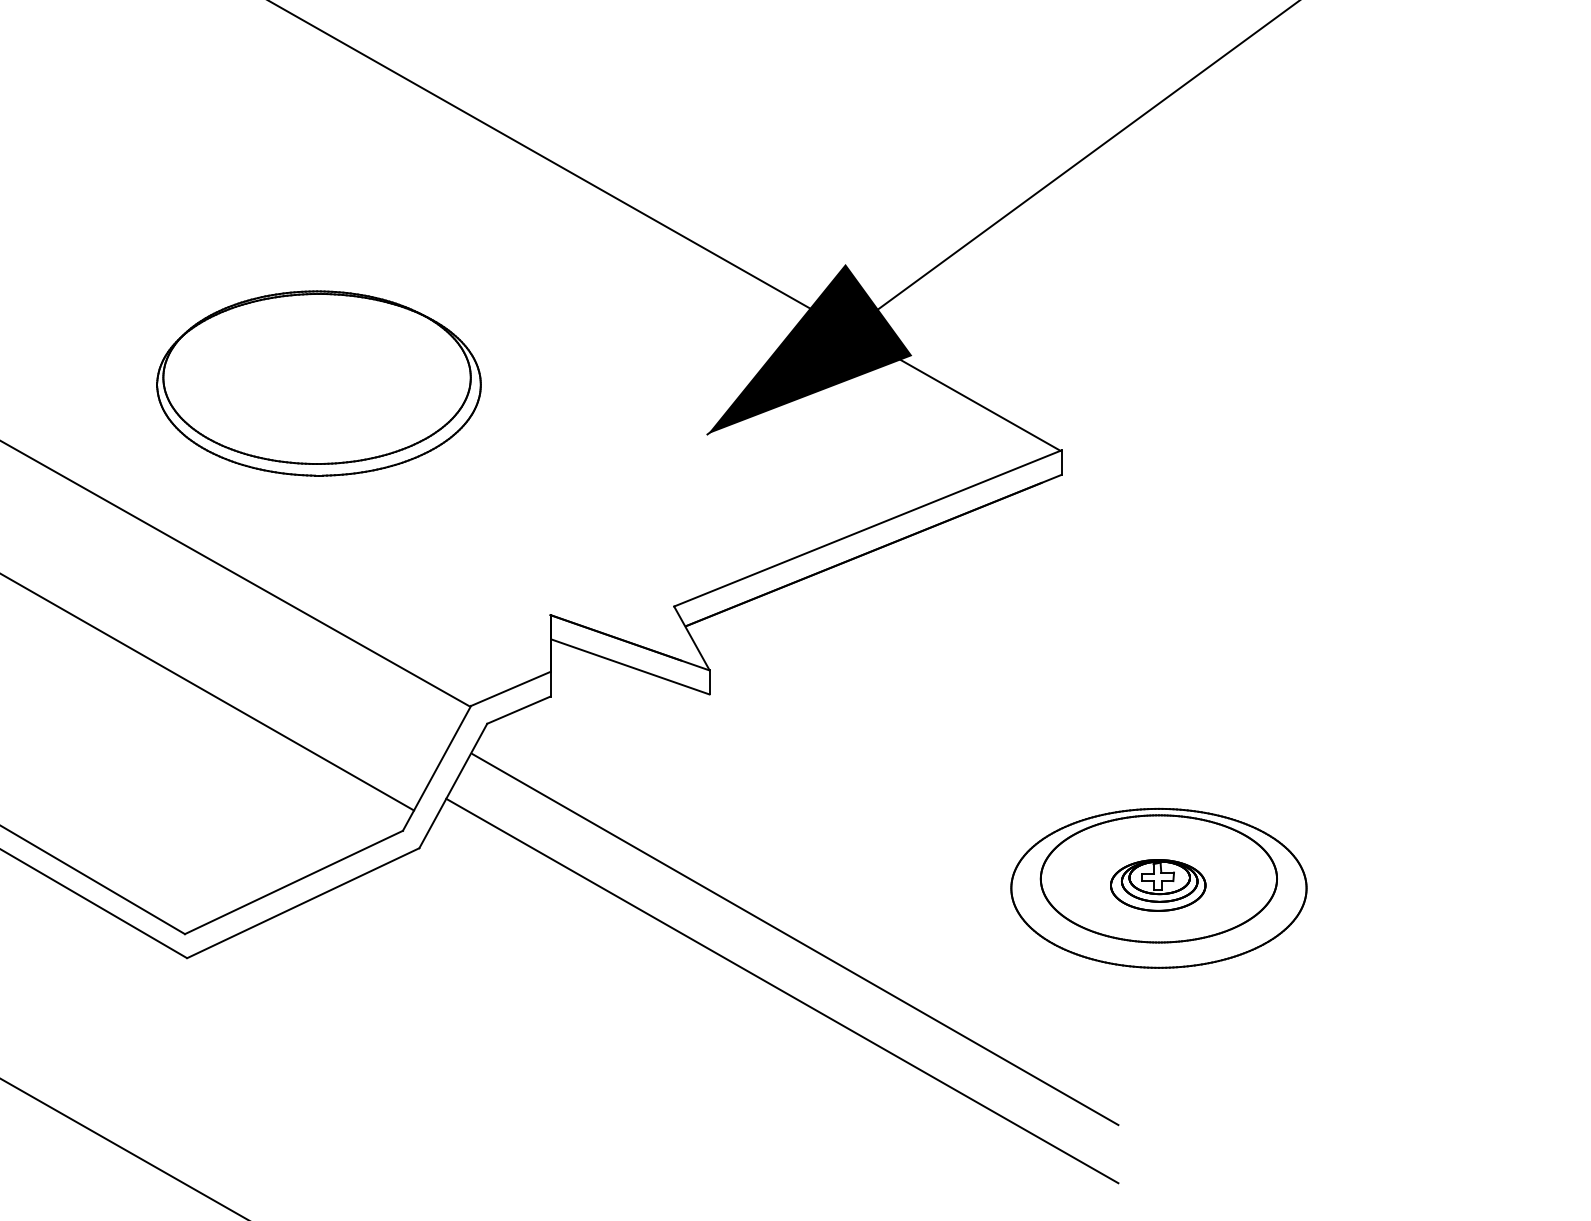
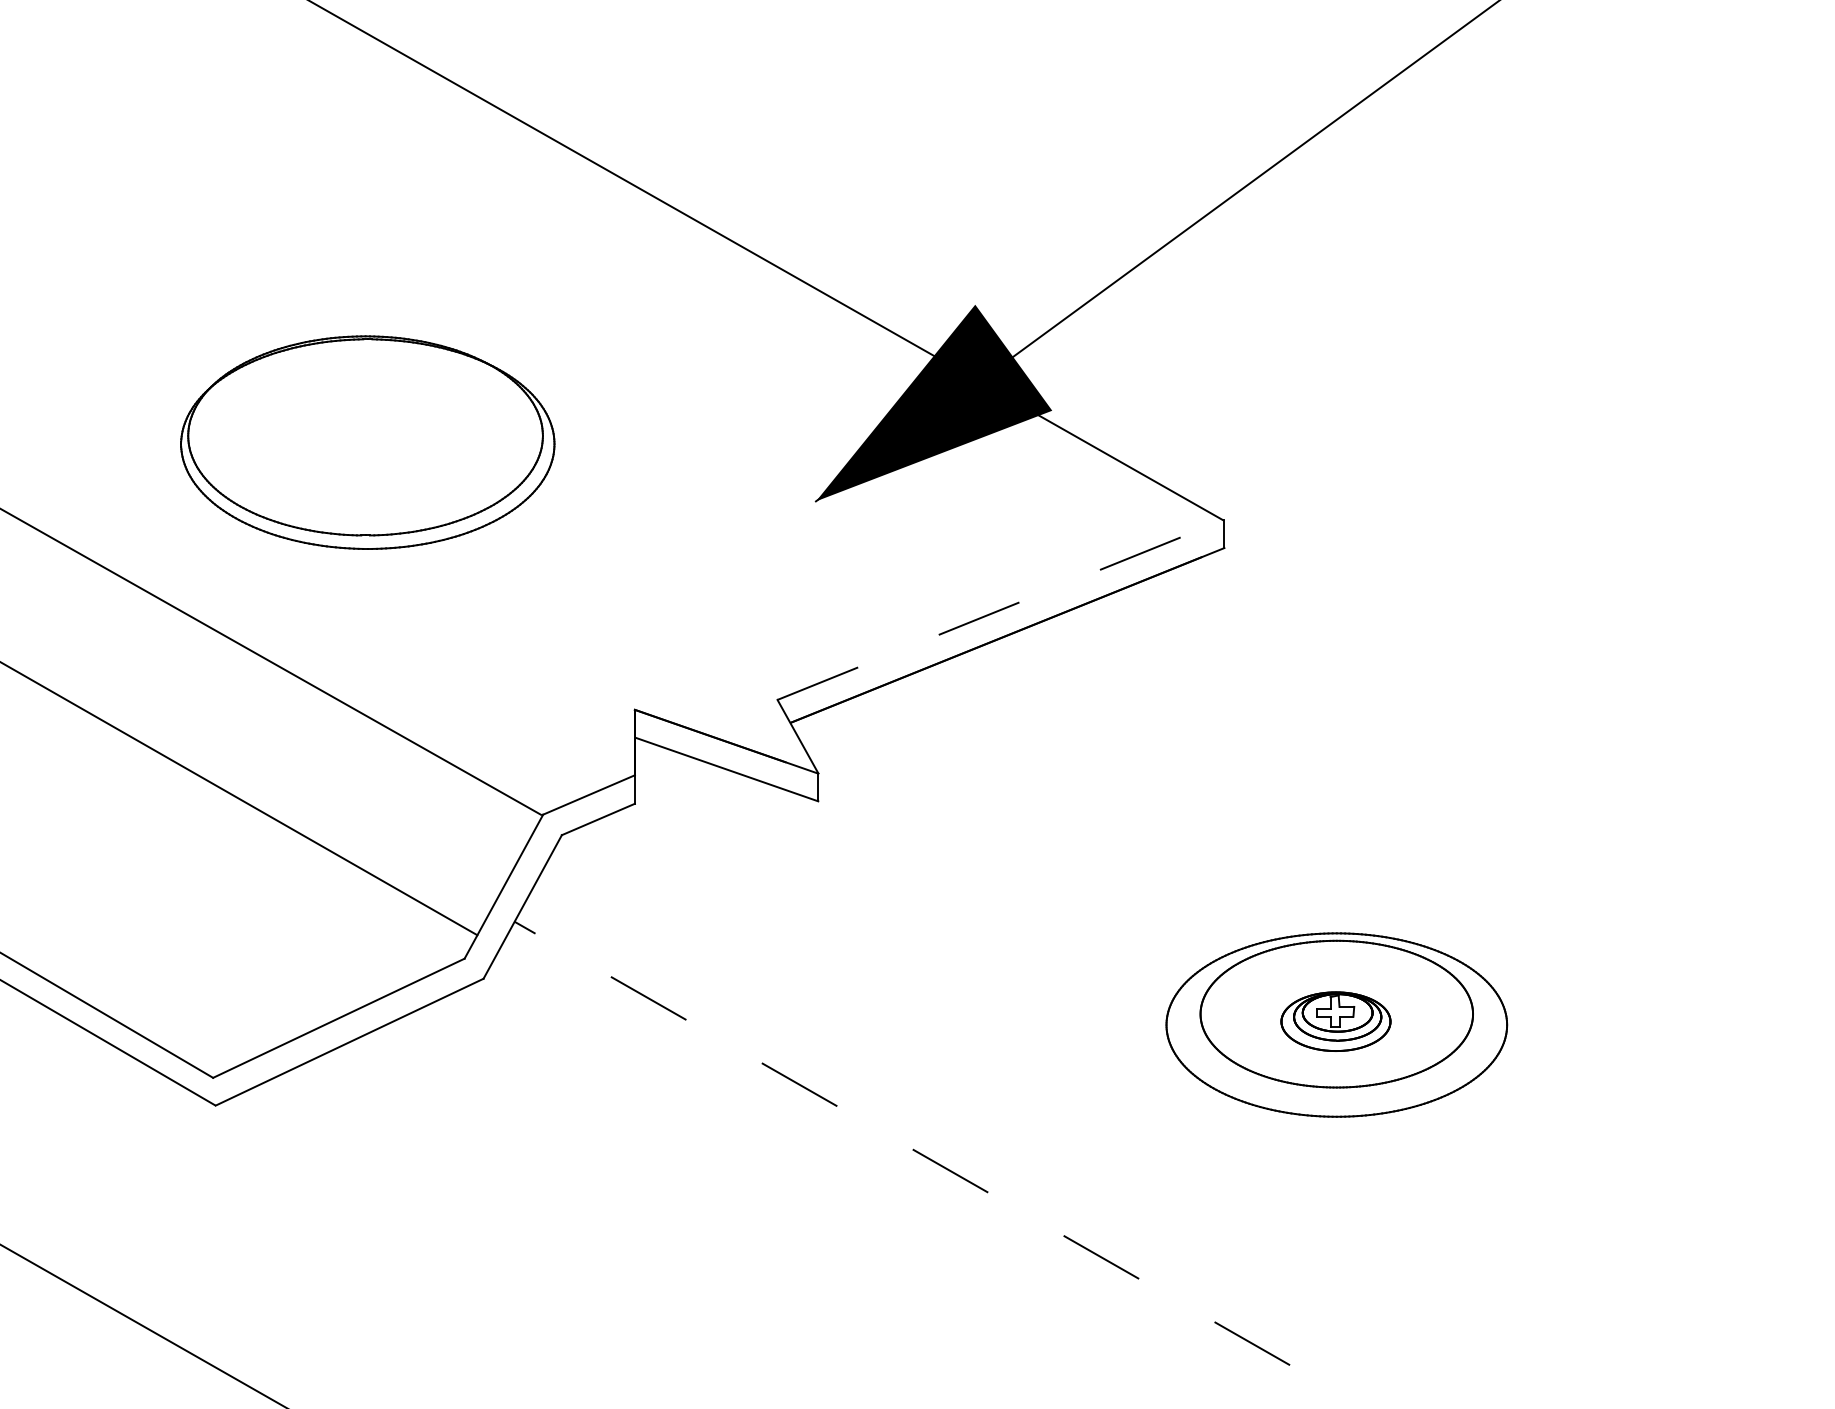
line: (867, 528) -> (1000, 609), solid -> dashed
line: (795, 939) -> (917, 1084), removed
line: (782, 991) -> (902, 1143), solid -> dashed

